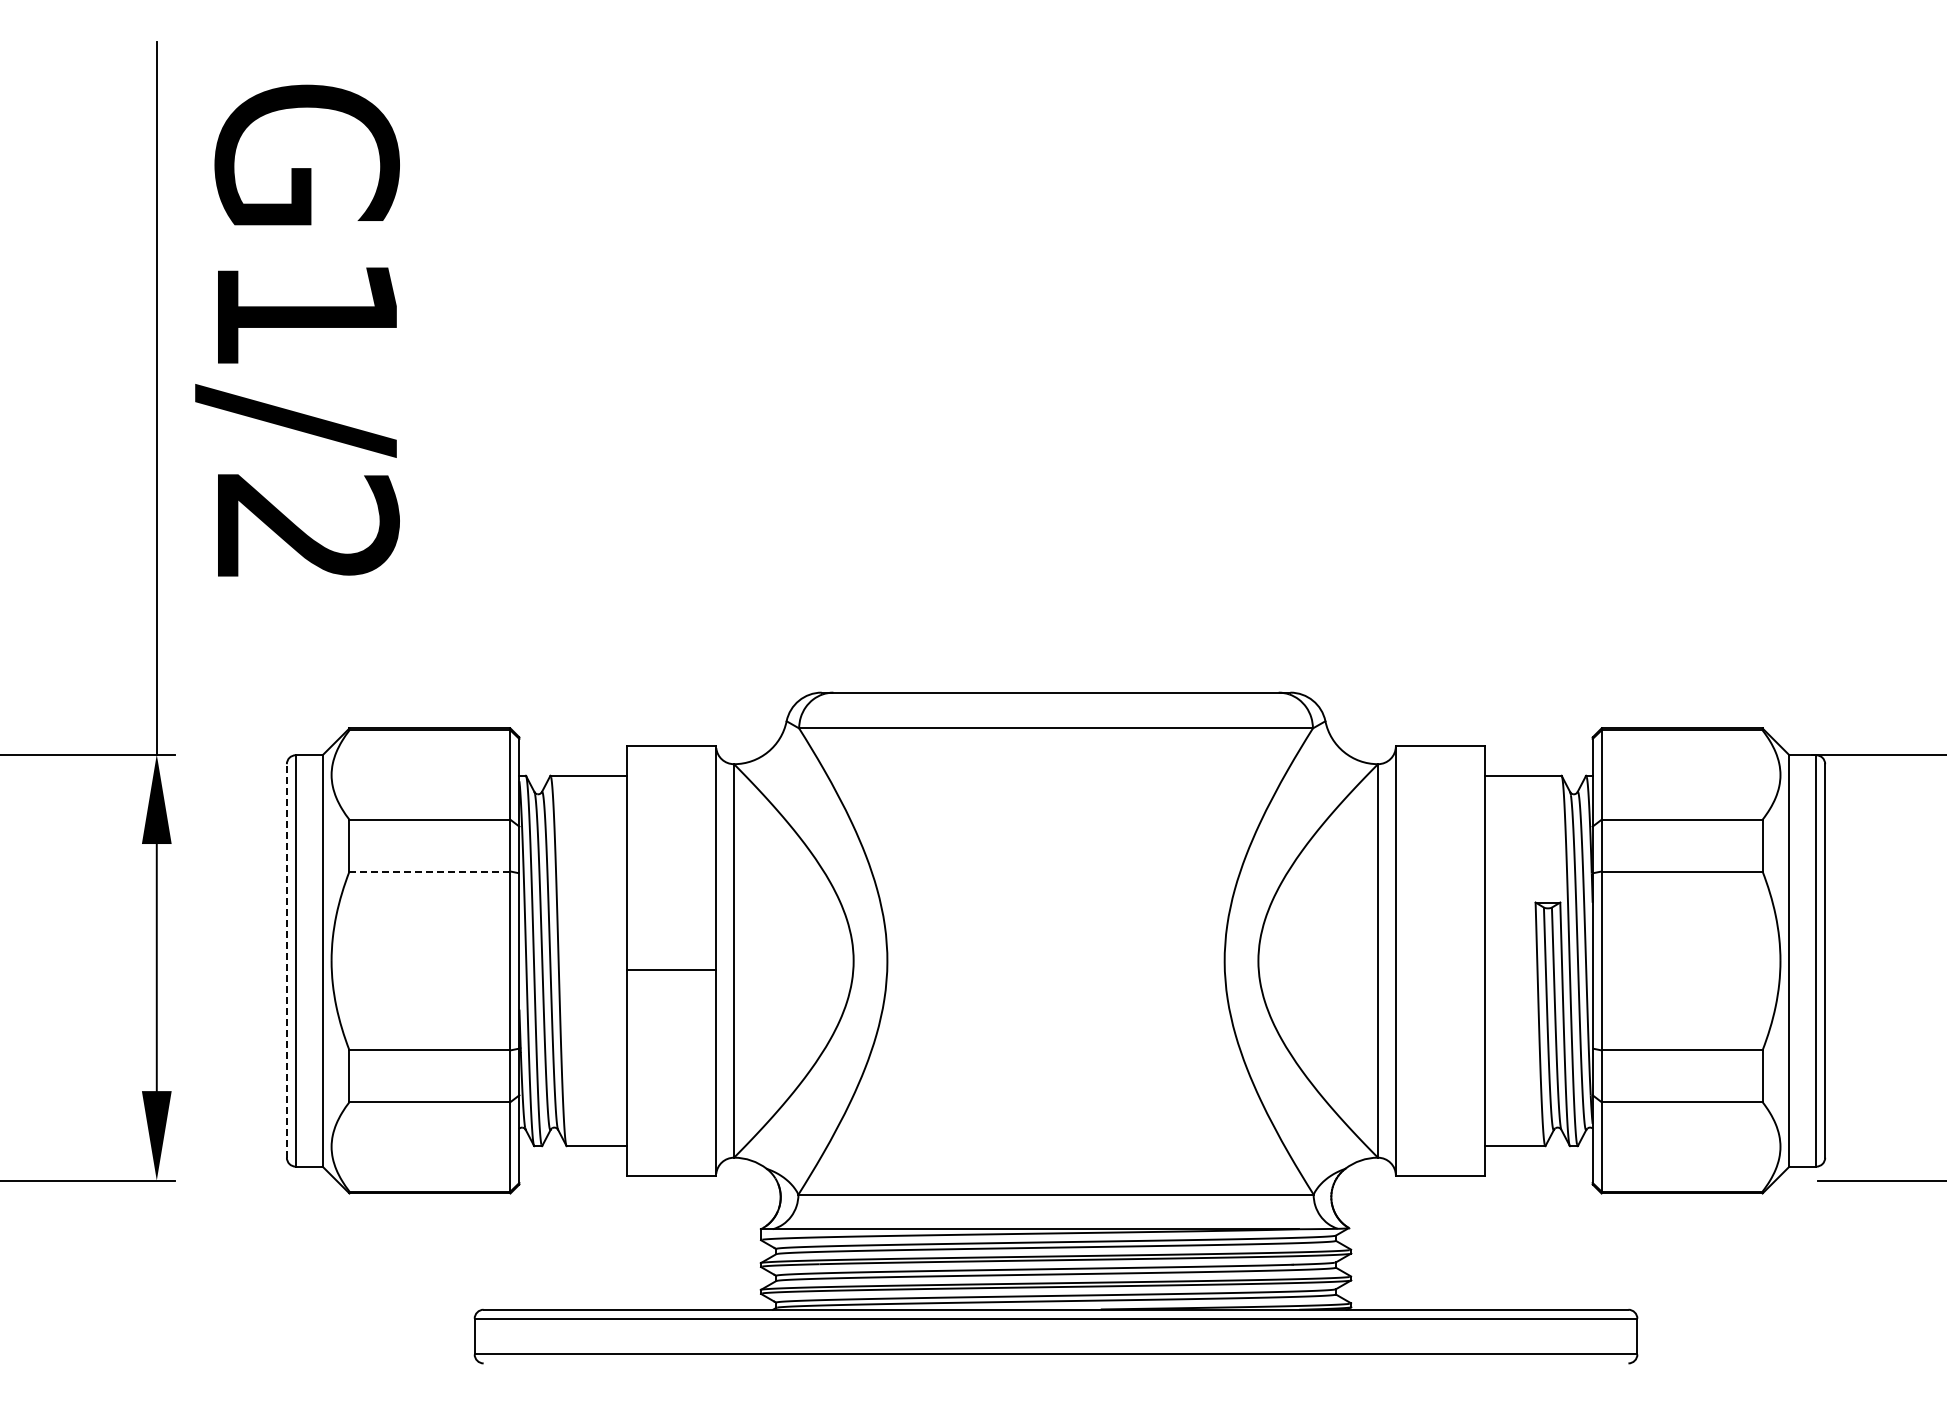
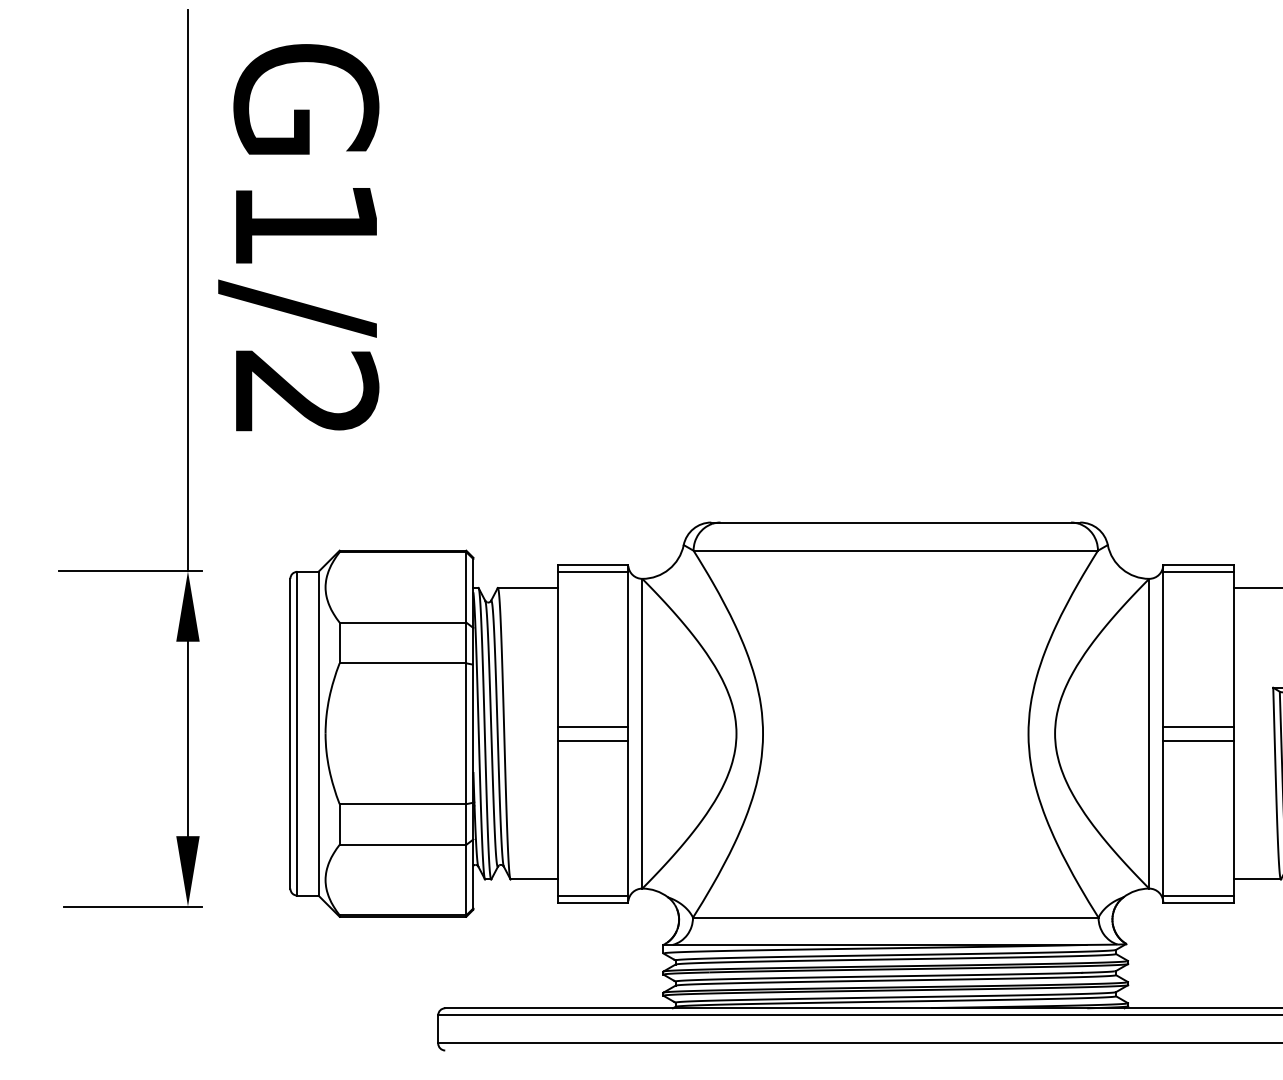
line: (671, 755) -> (593, 572), added
line: (1440, 755) -> (1198, 572), added
line: (429, 871) -> (402, 663), dashed -> solid
line: (671, 952) -> (593, 727), added
line: (1440, 952) -> (1198, 727), added
line: (286, 960) -> (290, 733), dashed -> solid
line: (1440, 969) -> (1198, 740), added
line: (671, 1166) -> (593, 895), added
line: (1440, 1166) -> (1198, 895), added

